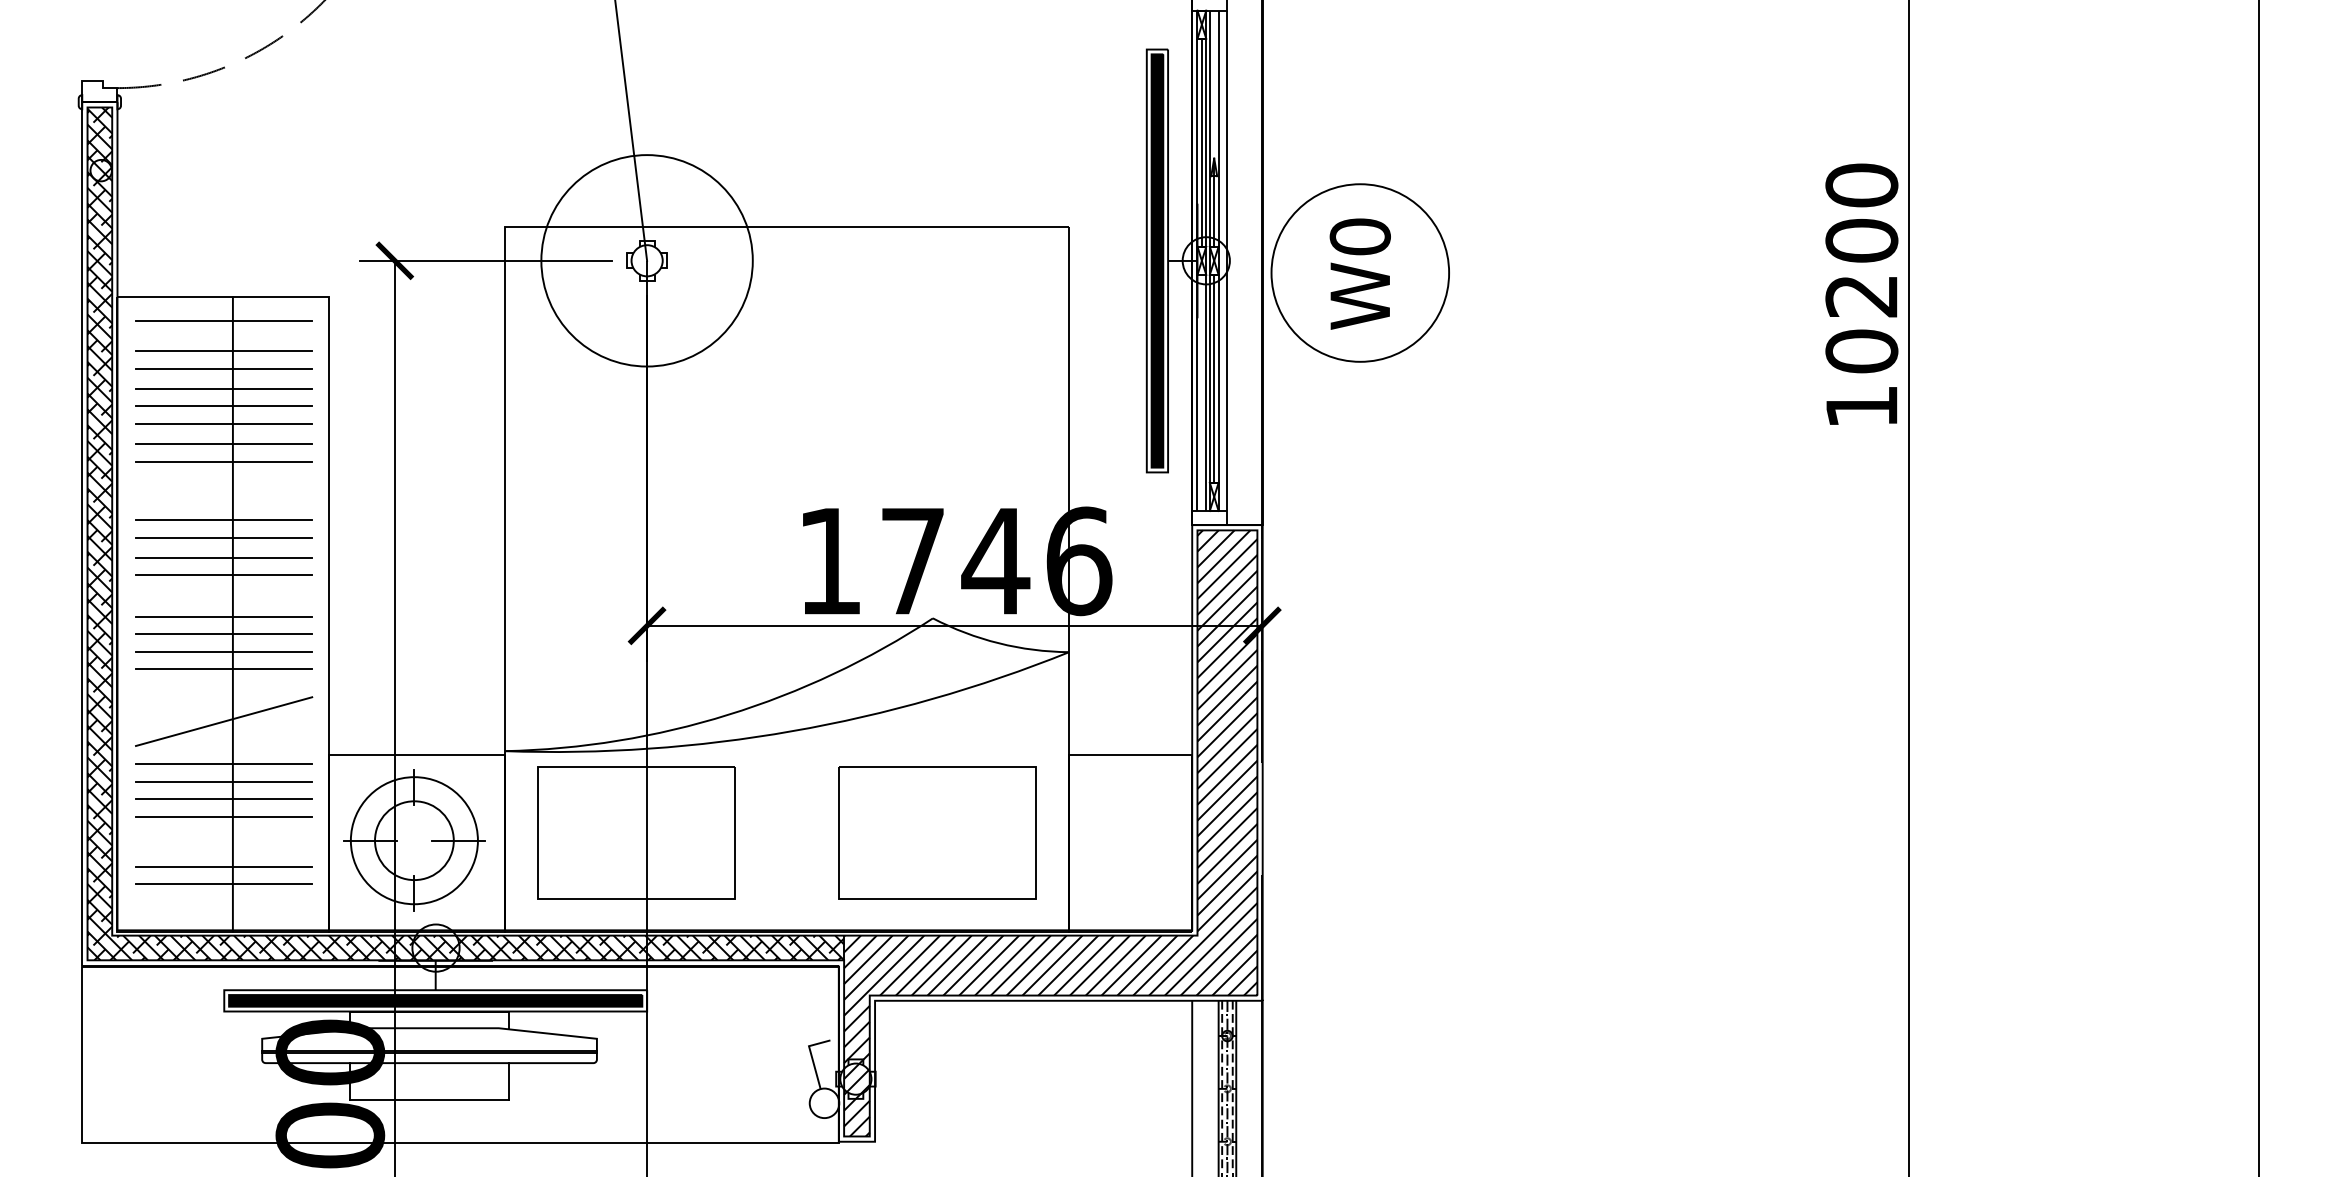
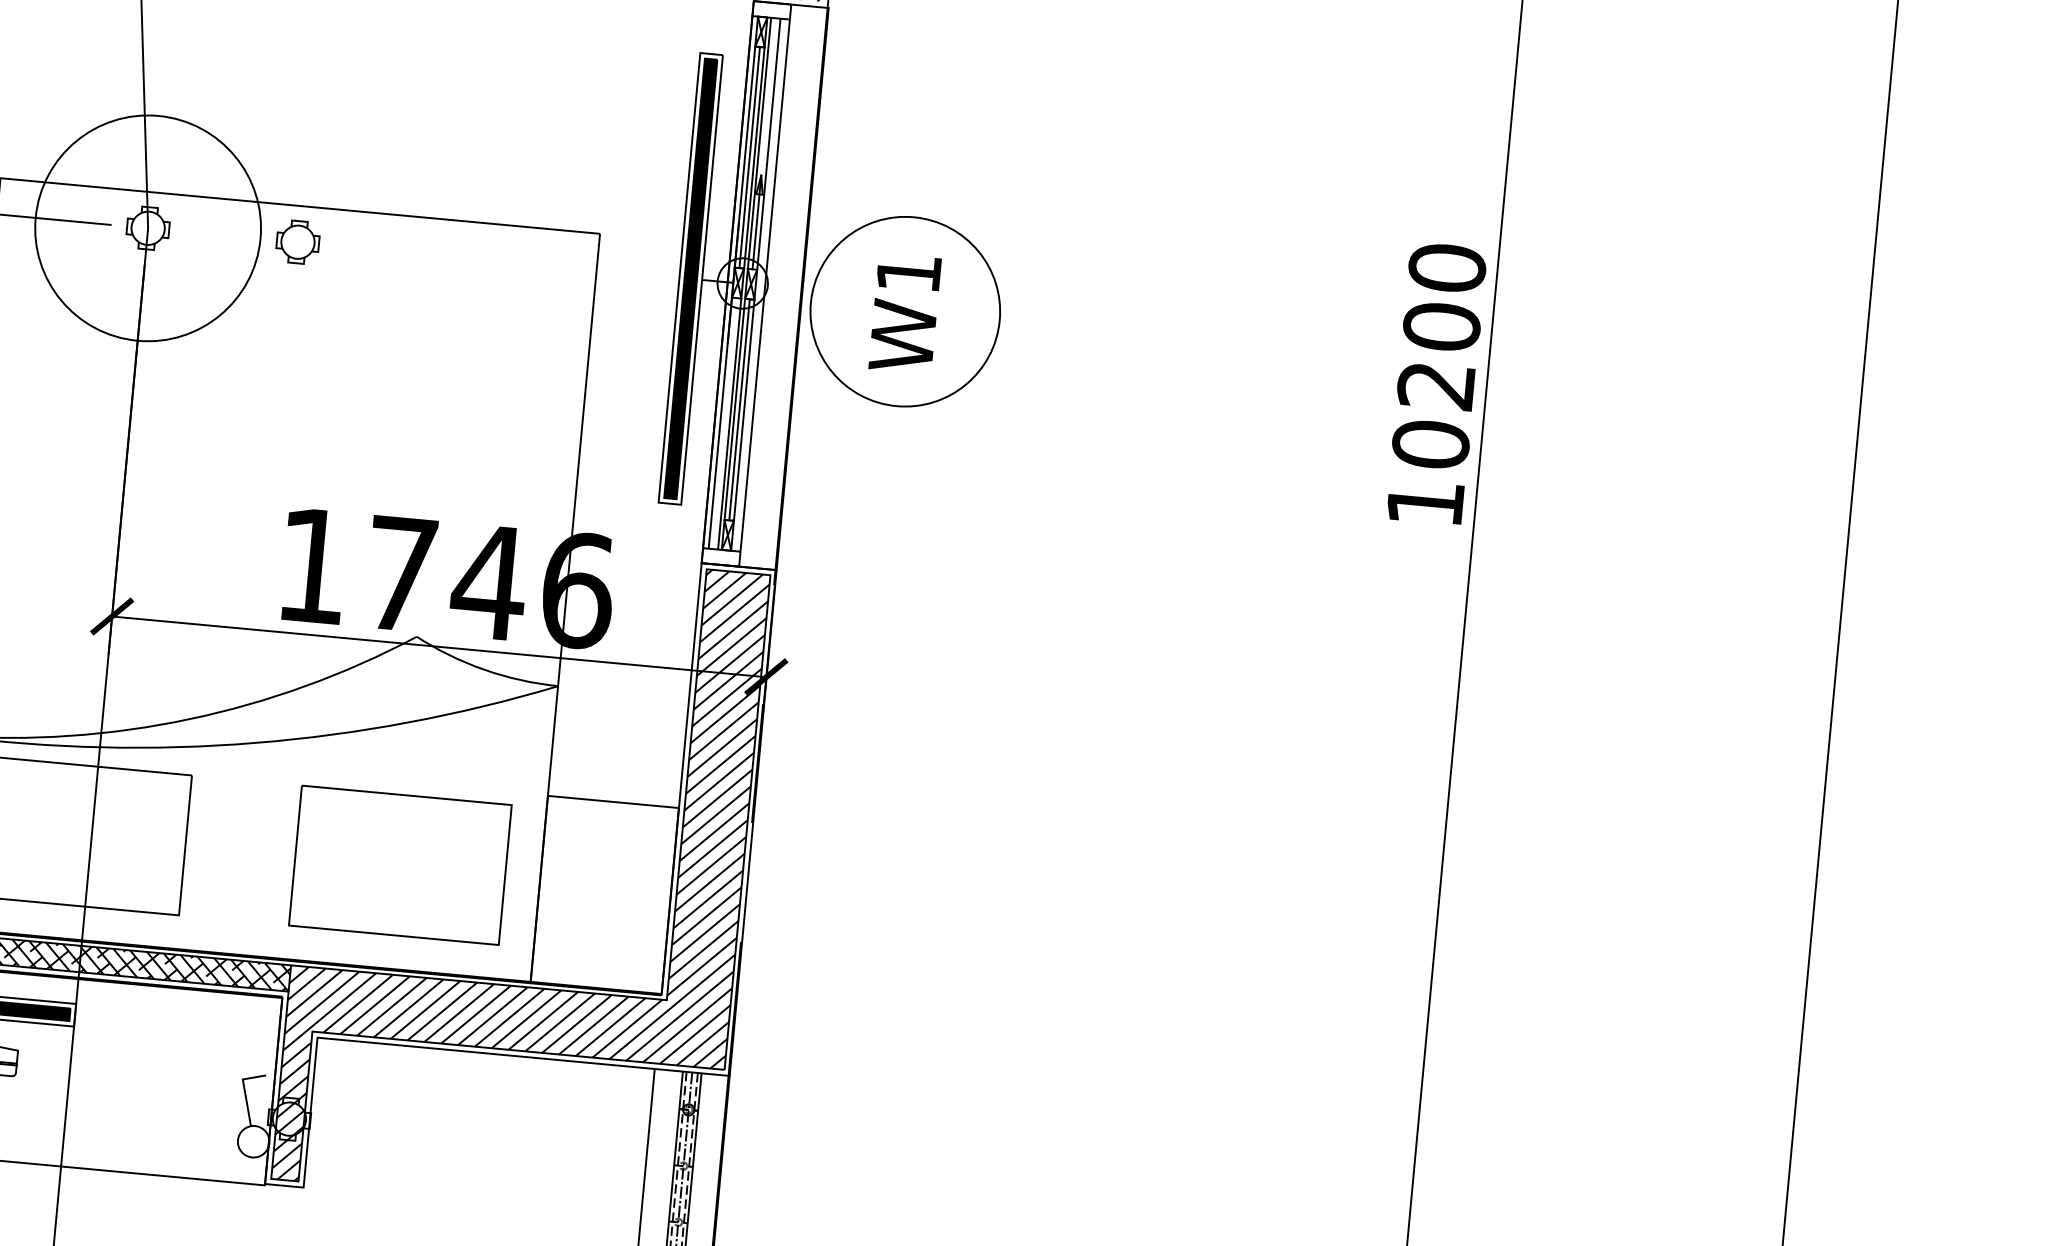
text: (1359, 236) -> (908, 272), W0 -> W1
part: (787, 260) -> (297, 241), added

